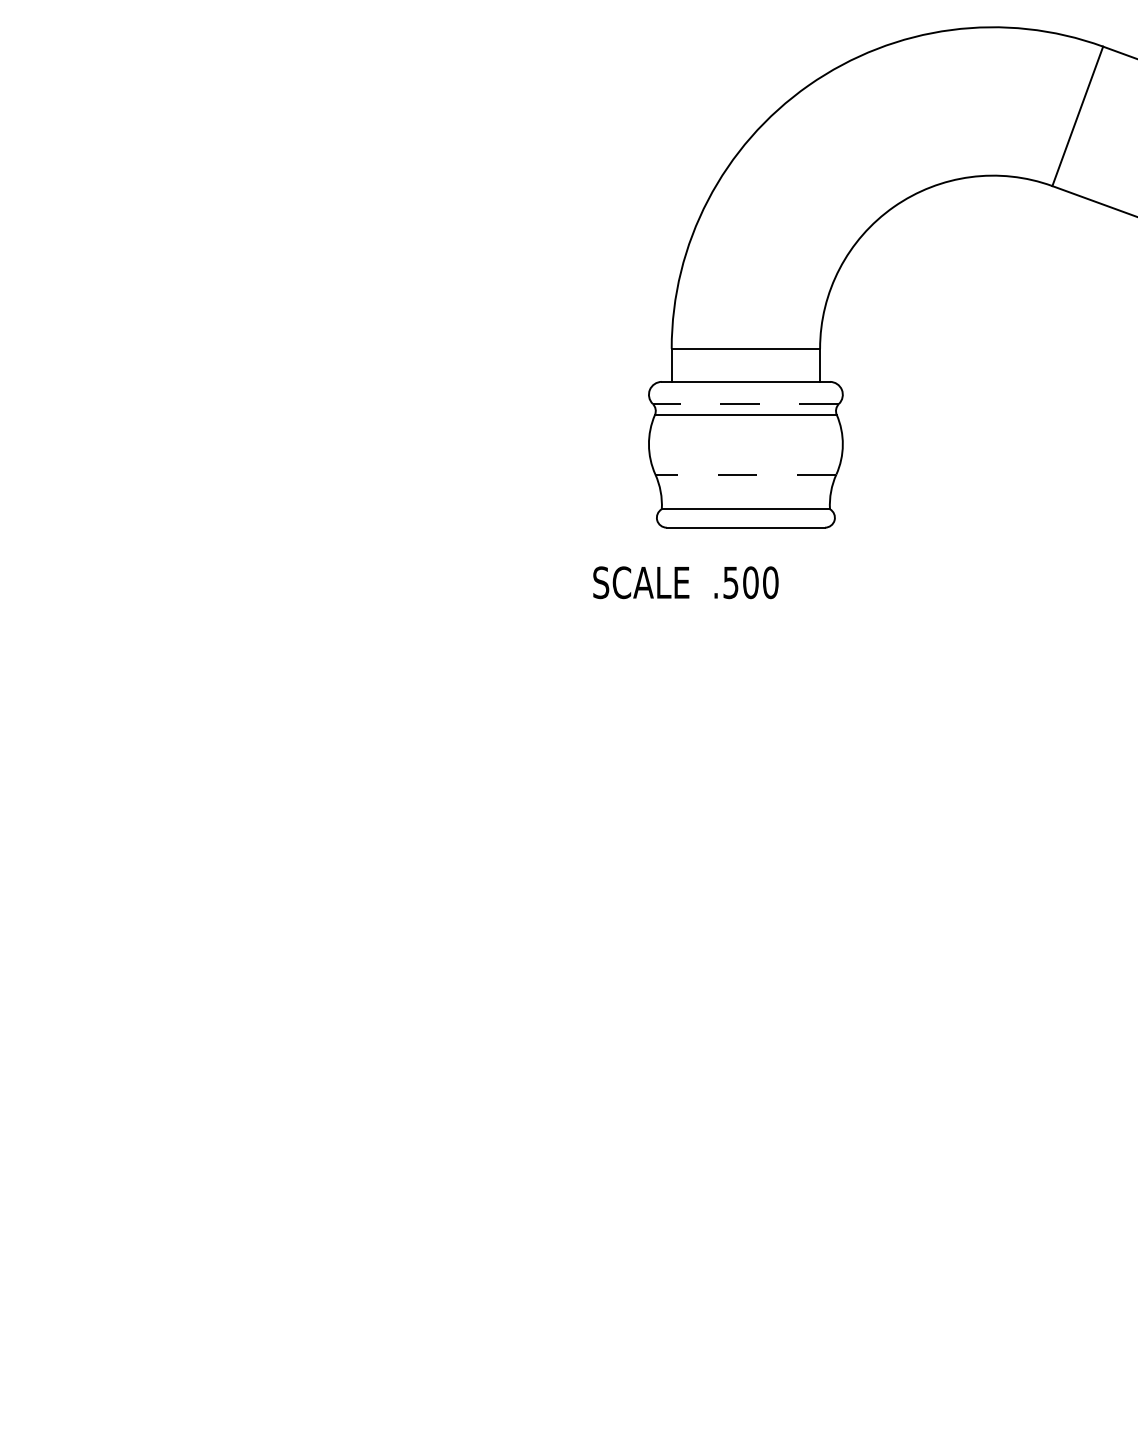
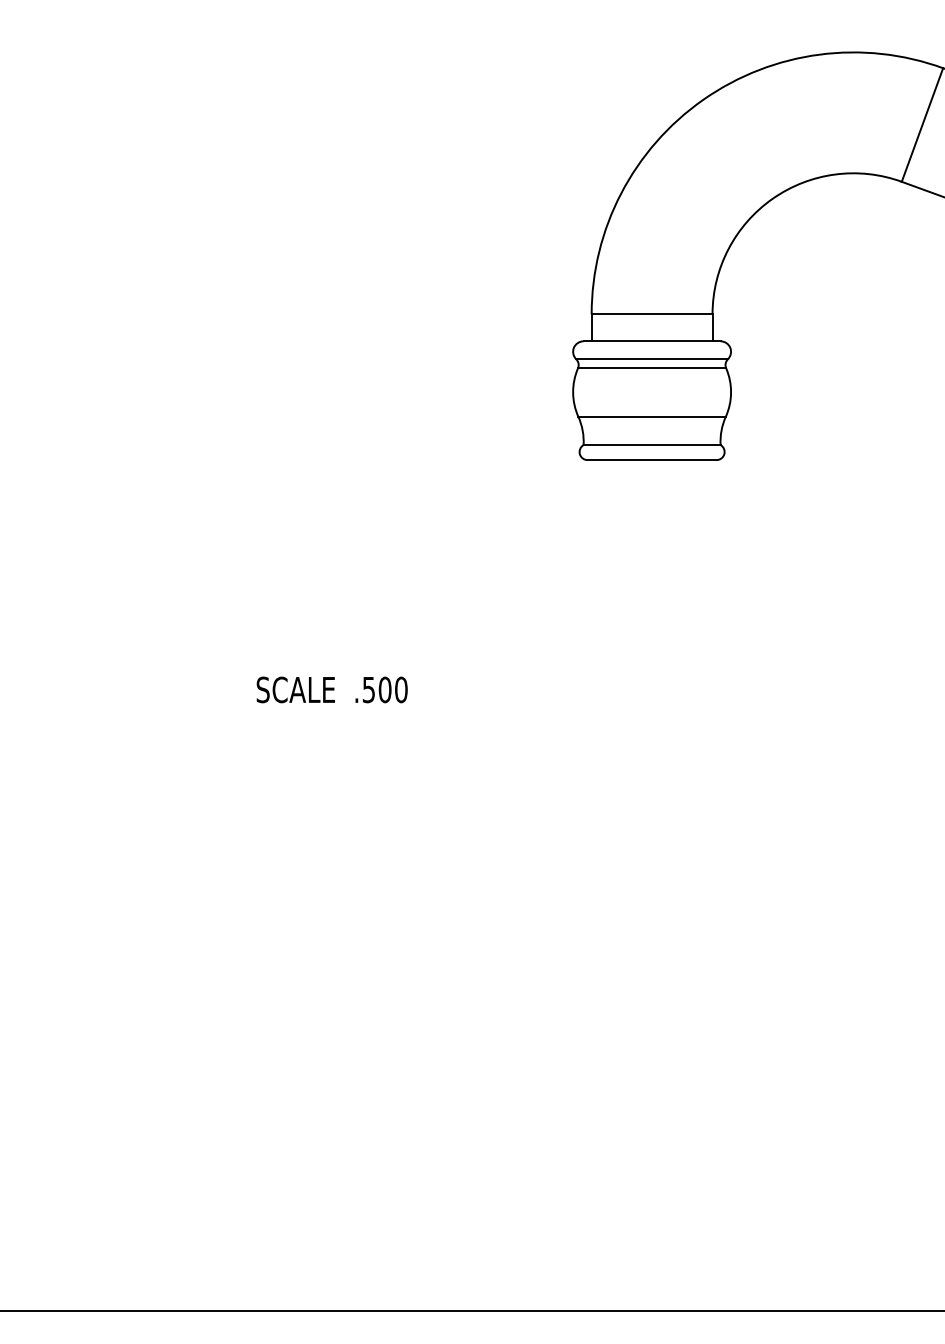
line: (746, 404) -> (652, 359), dashed -> solid
line: (746, 474) -> (652, 416), dashed -> solid
text: (685, 582) -> (331, 689), moved

